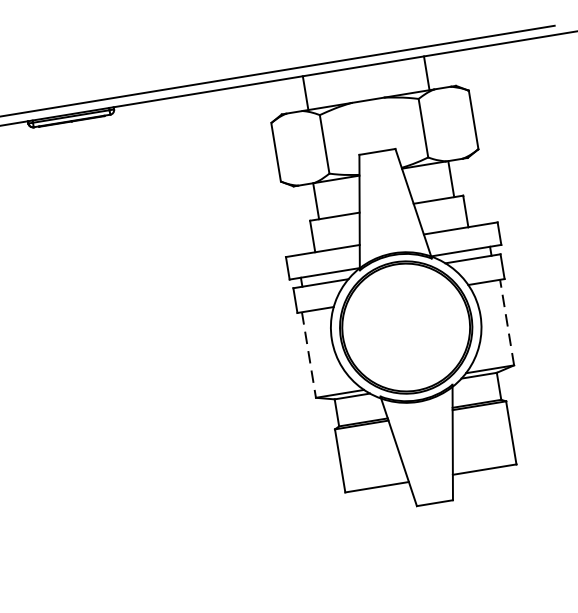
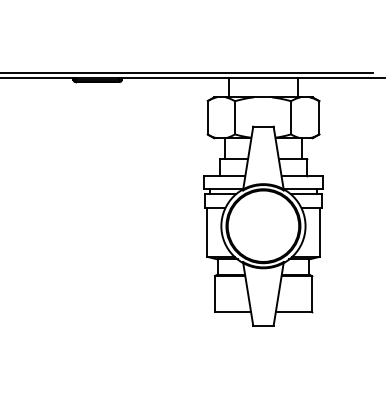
line: (506, 322) -> (319, 232), dashed -> solid
line: (309, 356) -> (207, 233), dashed -> solid

